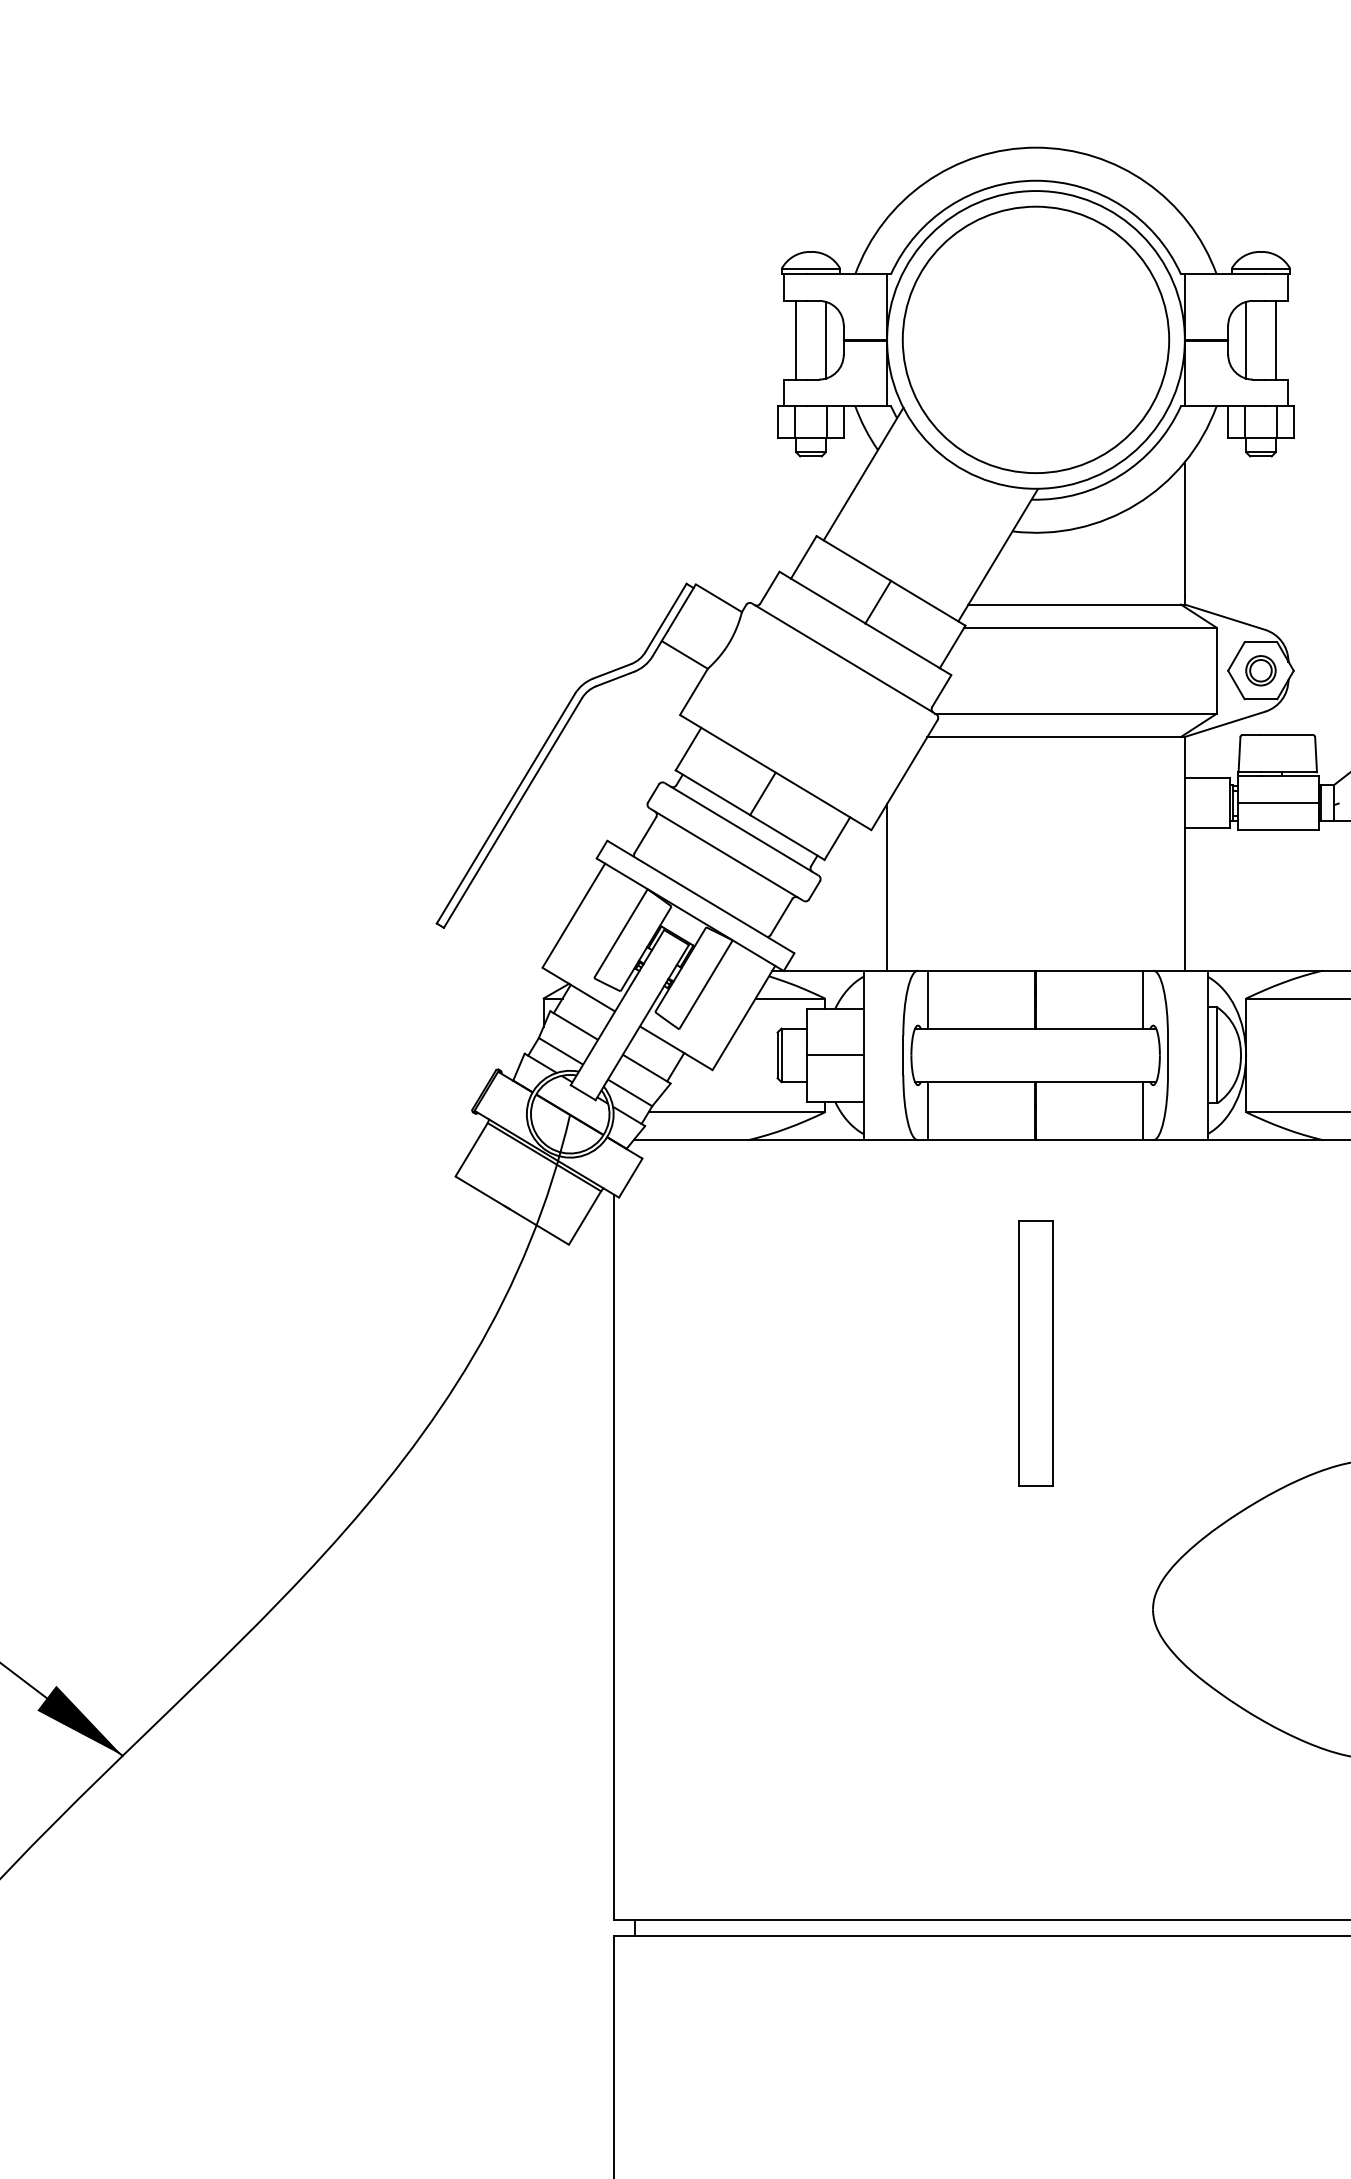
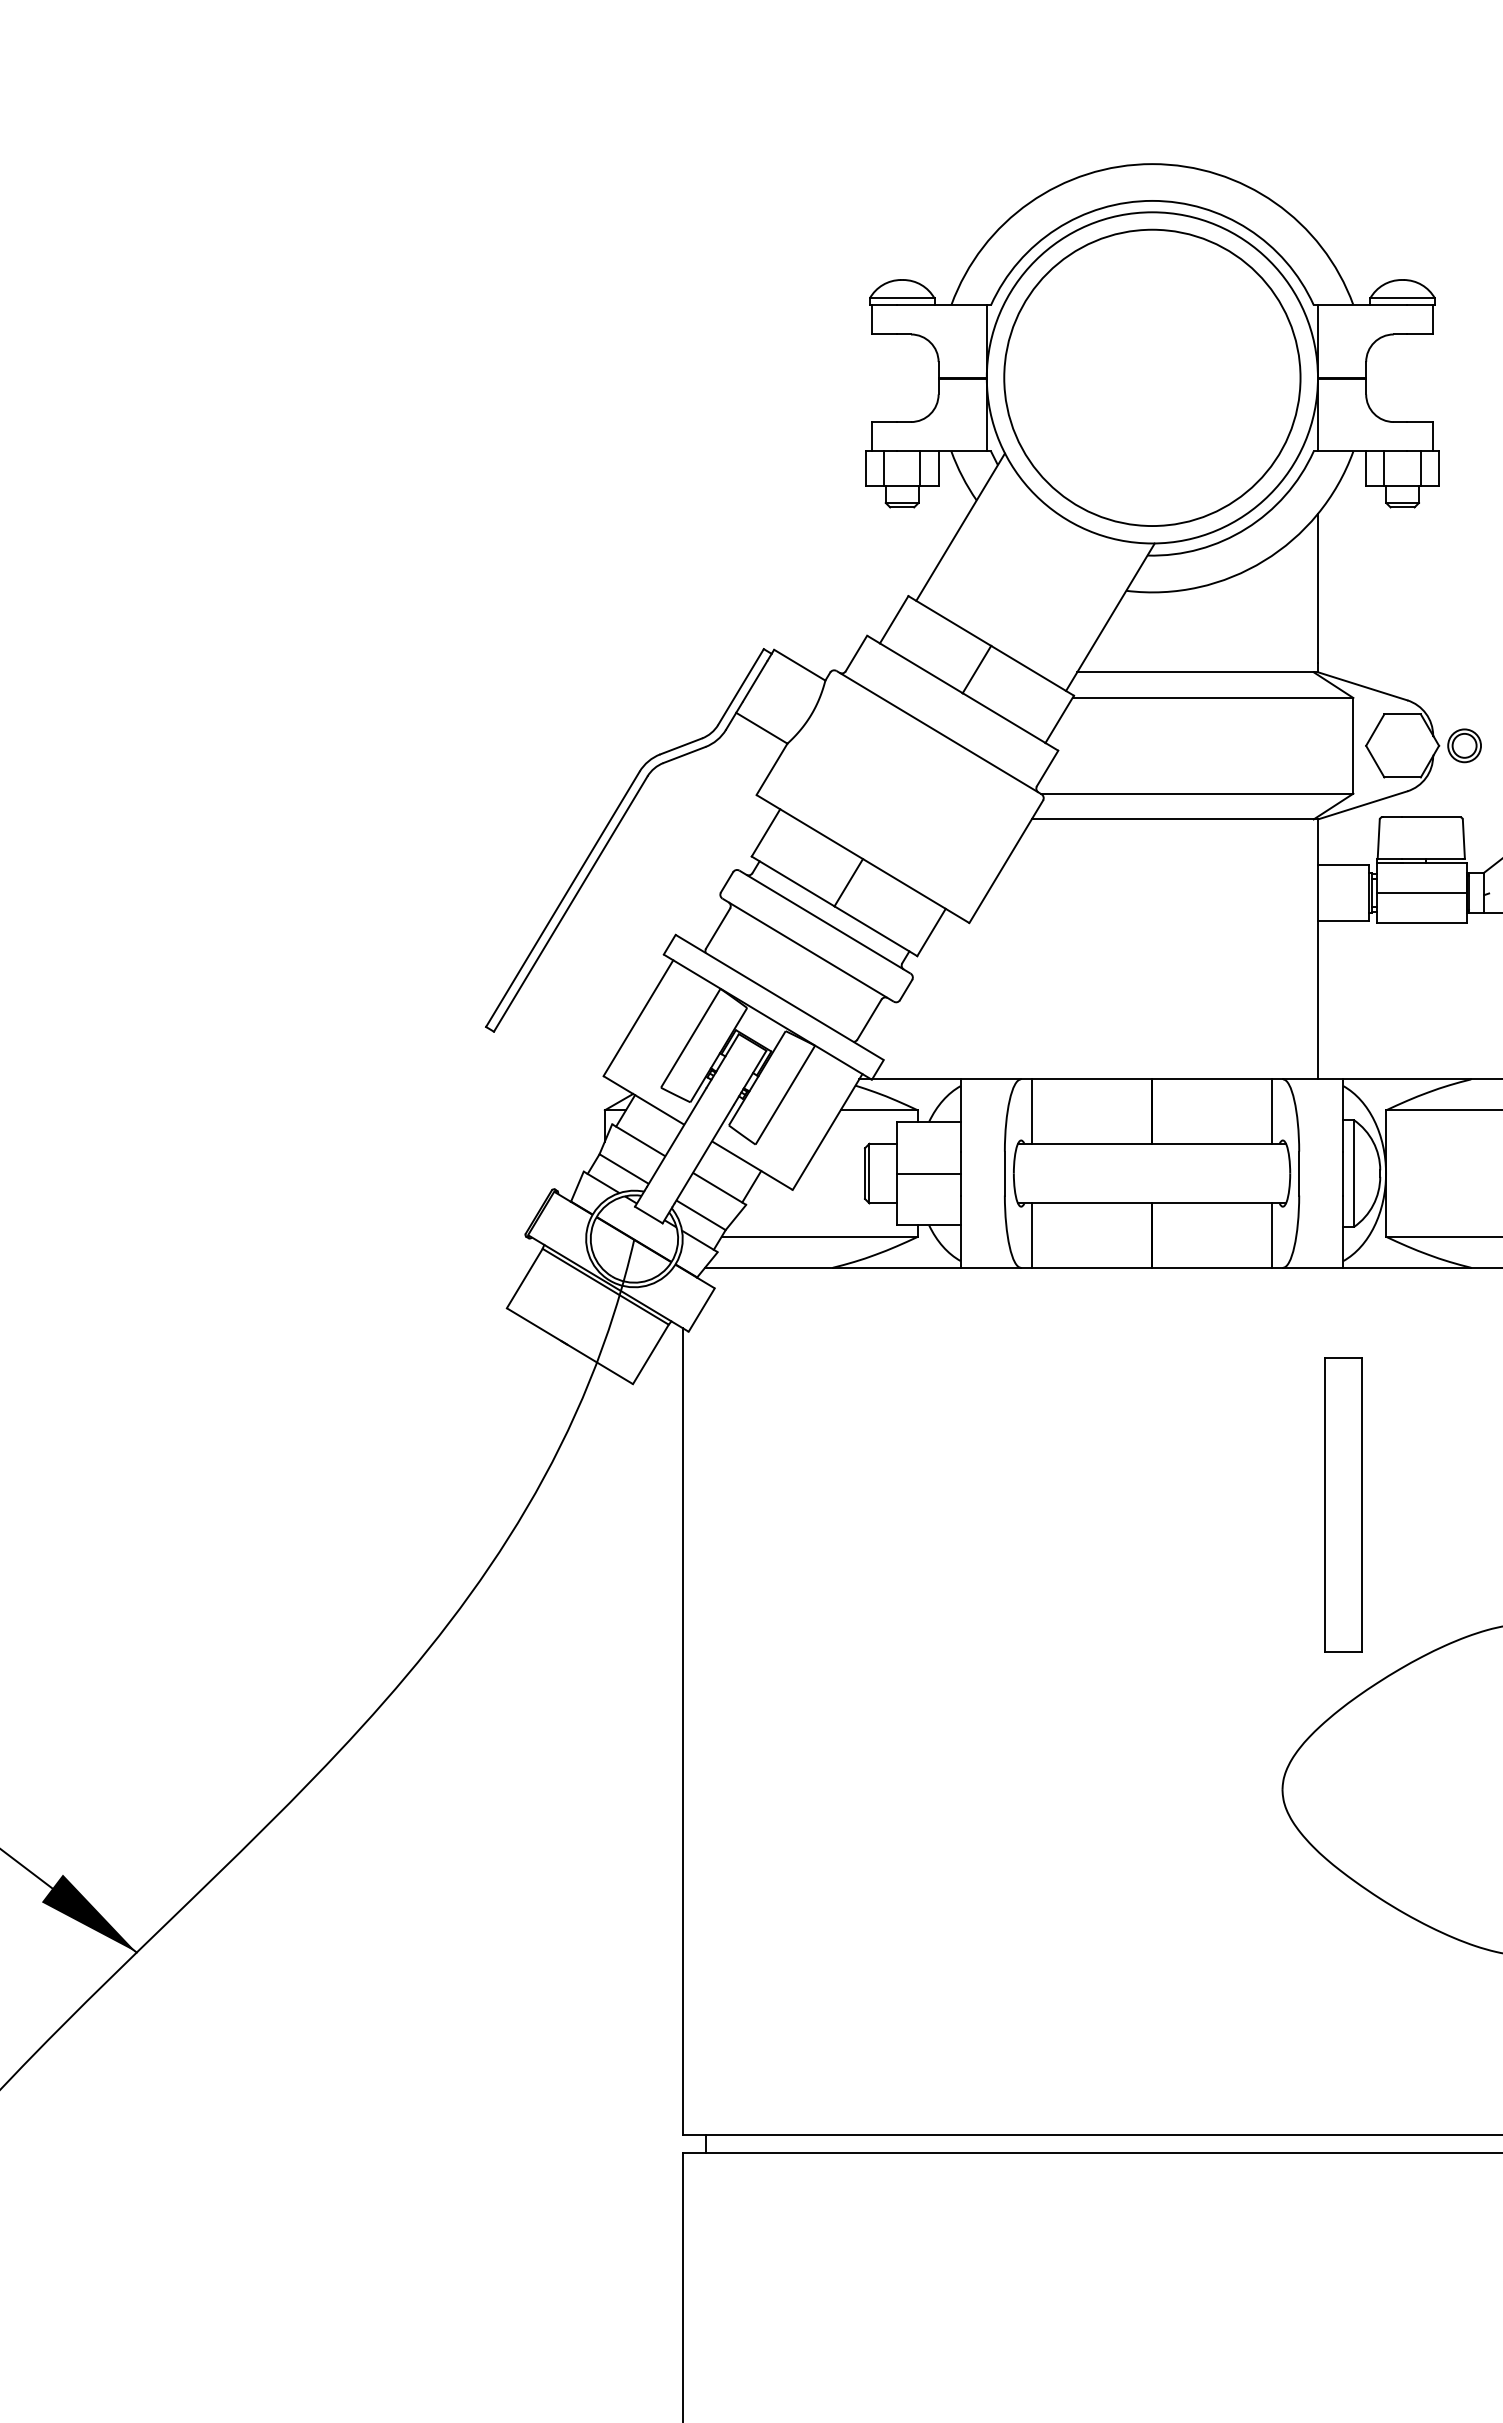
line: (825, 339) -> (918, 377), removed
line: (1246, 339) -> (1386, 377), removed
line: (795, 340) -> (885, 378), removed
line: (1276, 340) -> (1419, 378), removed
part: (1260, 670) -> (1464, 745), moved
line: (886, 887) -> (986, 986), removed
part: (1036, 1352) -> (1343, 1504), moved

